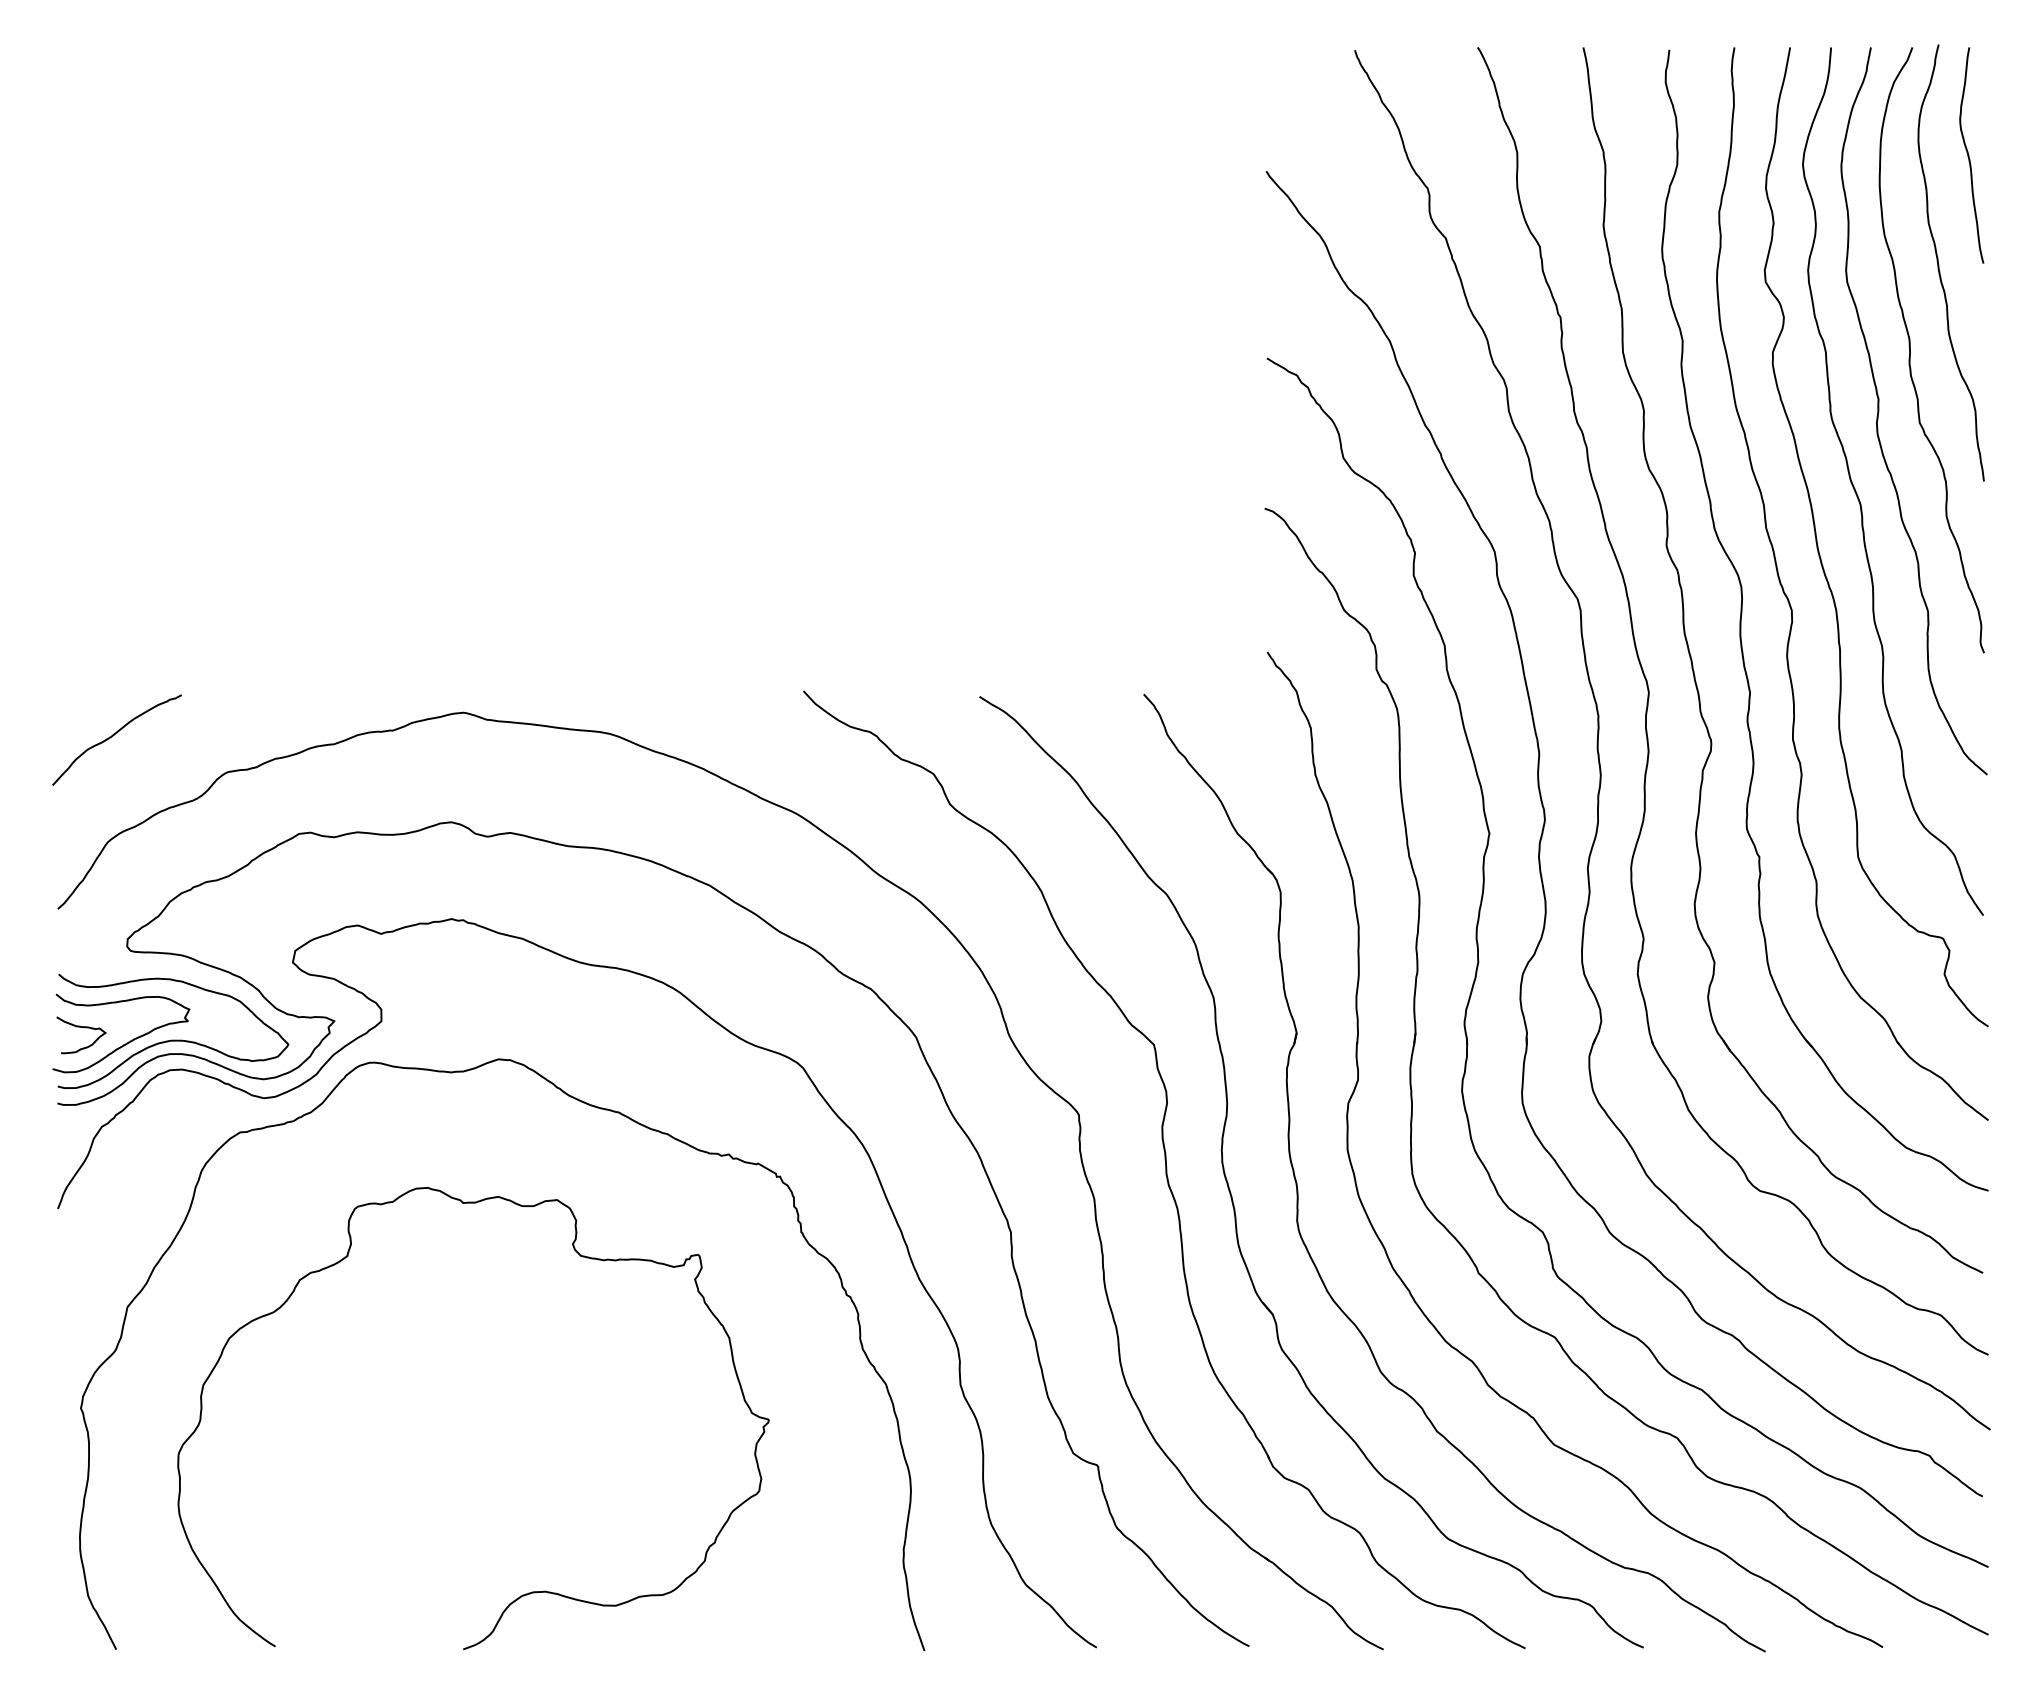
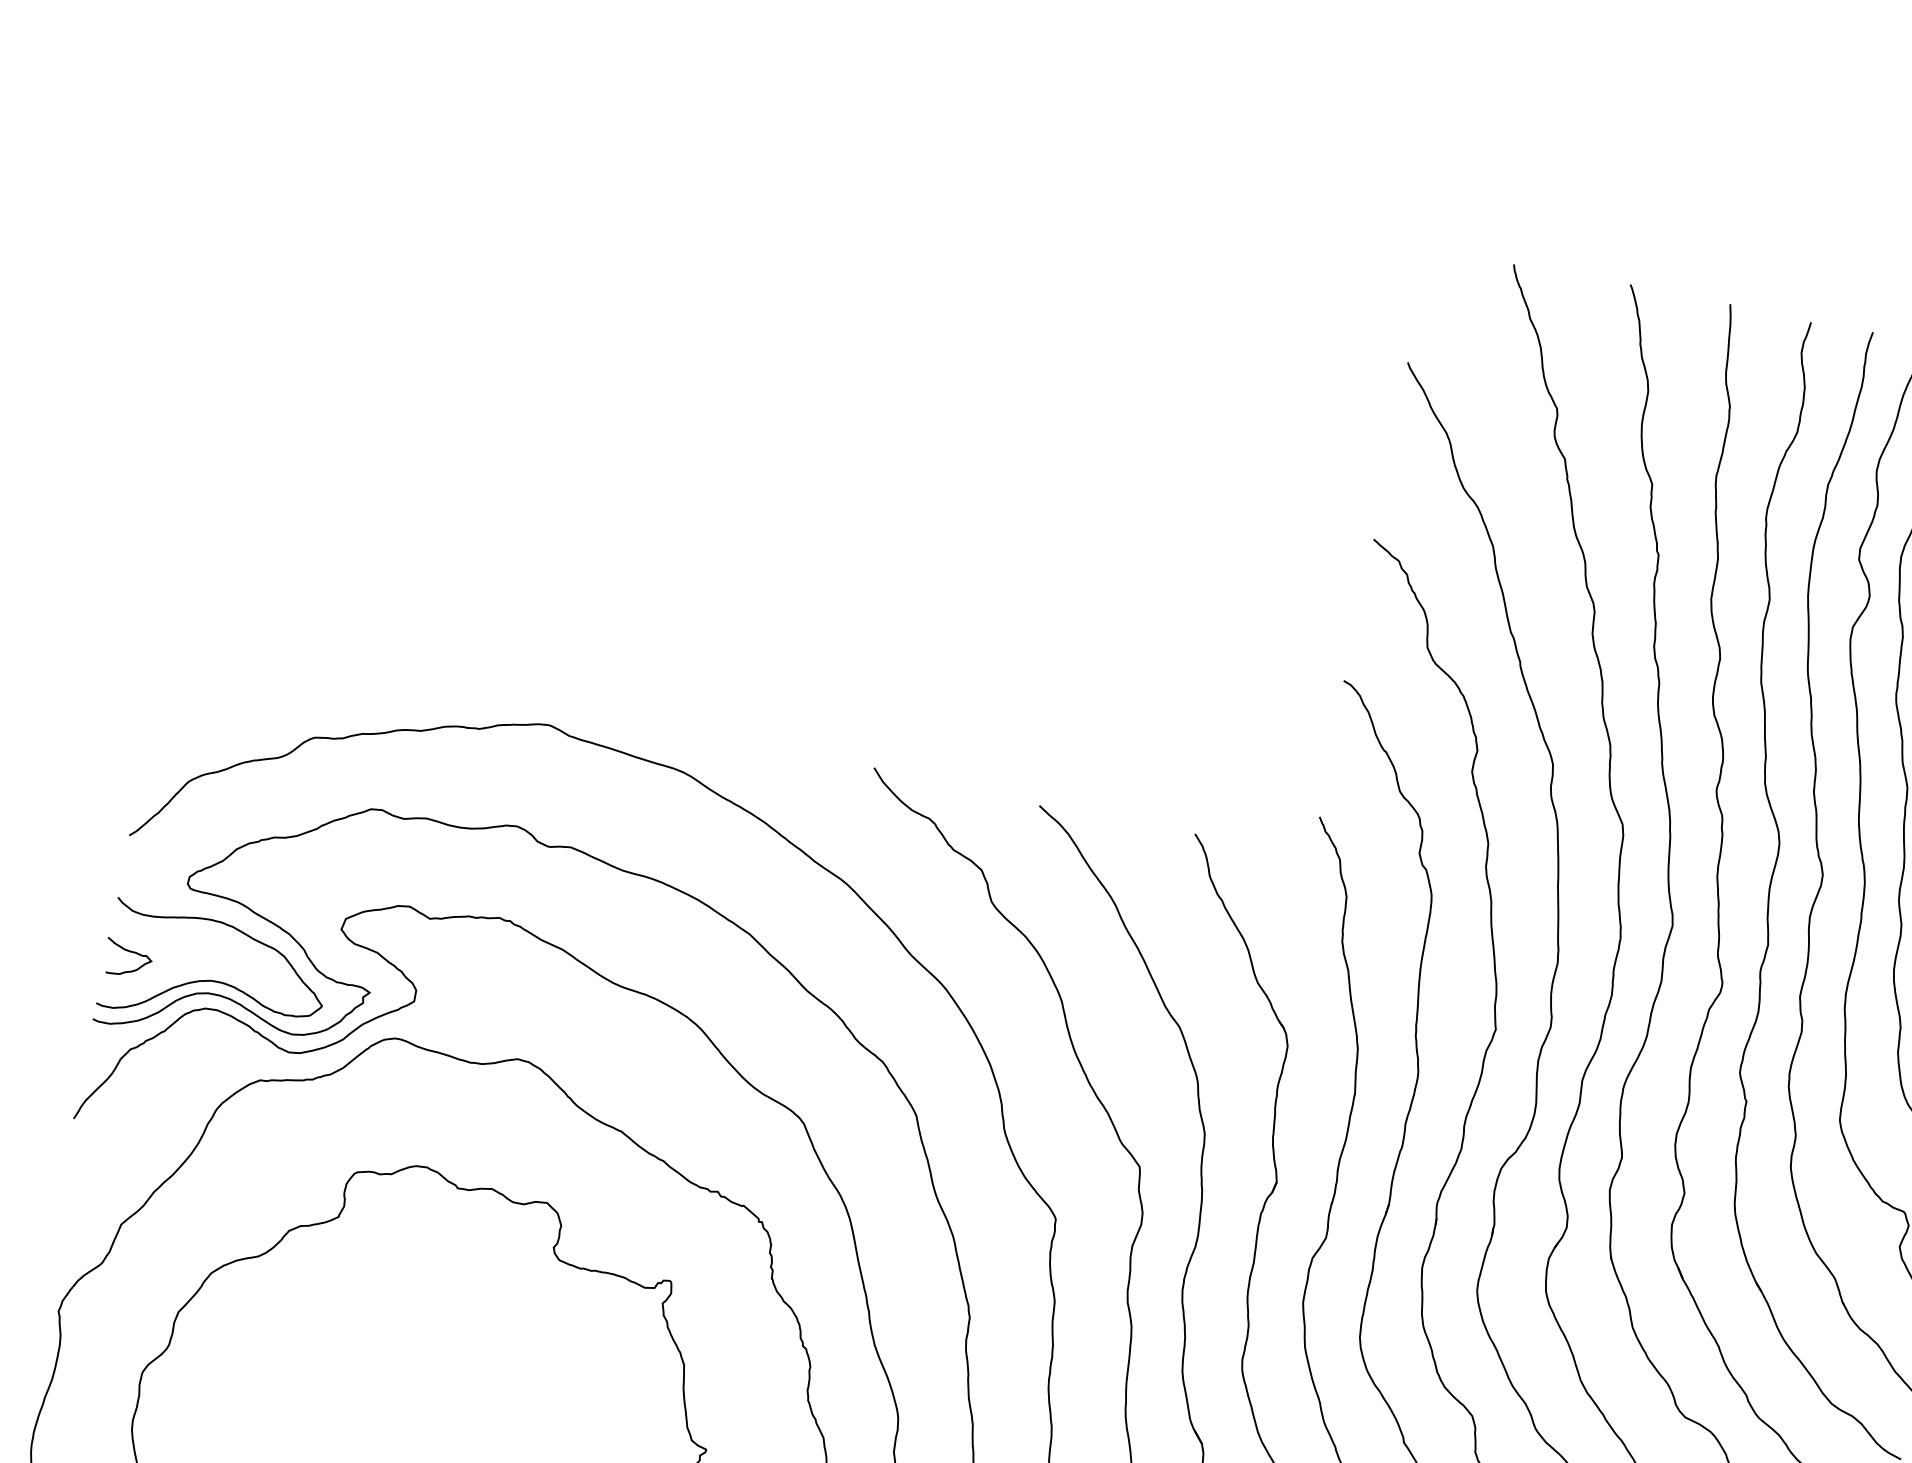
curve: (113, 736) -> (213, 682), removed
curve: (126, 1042) -> (169, 974), removed

